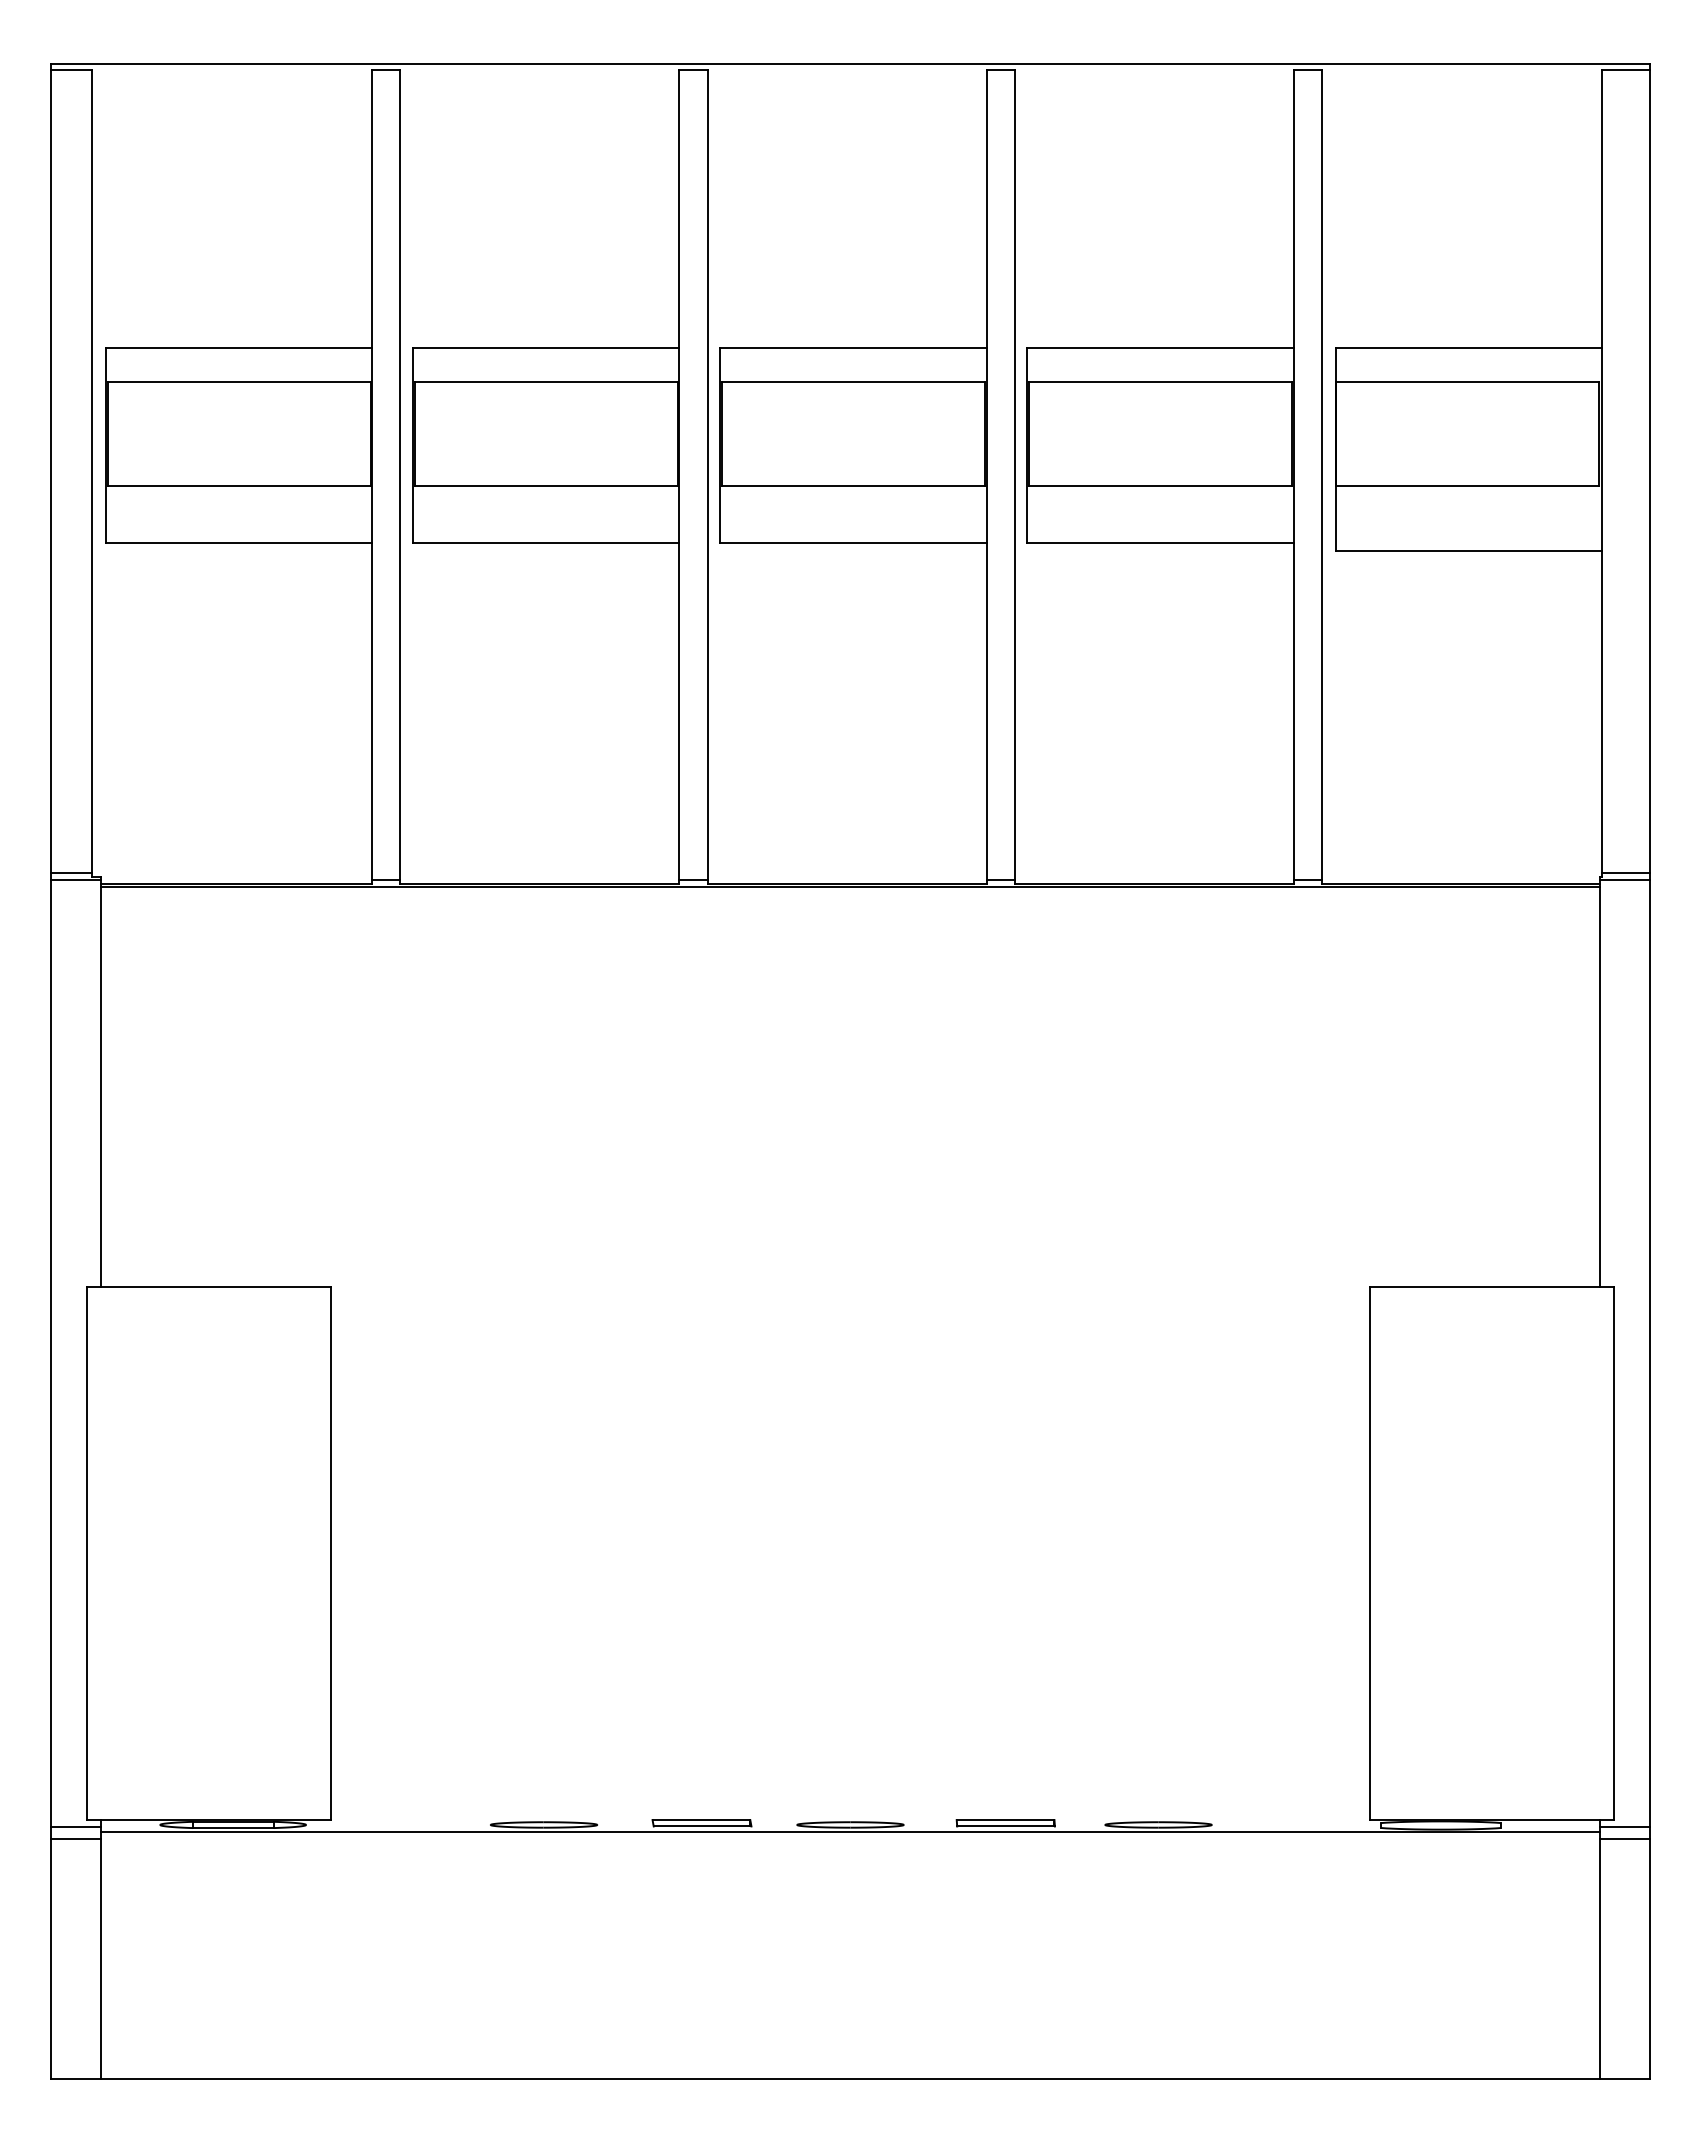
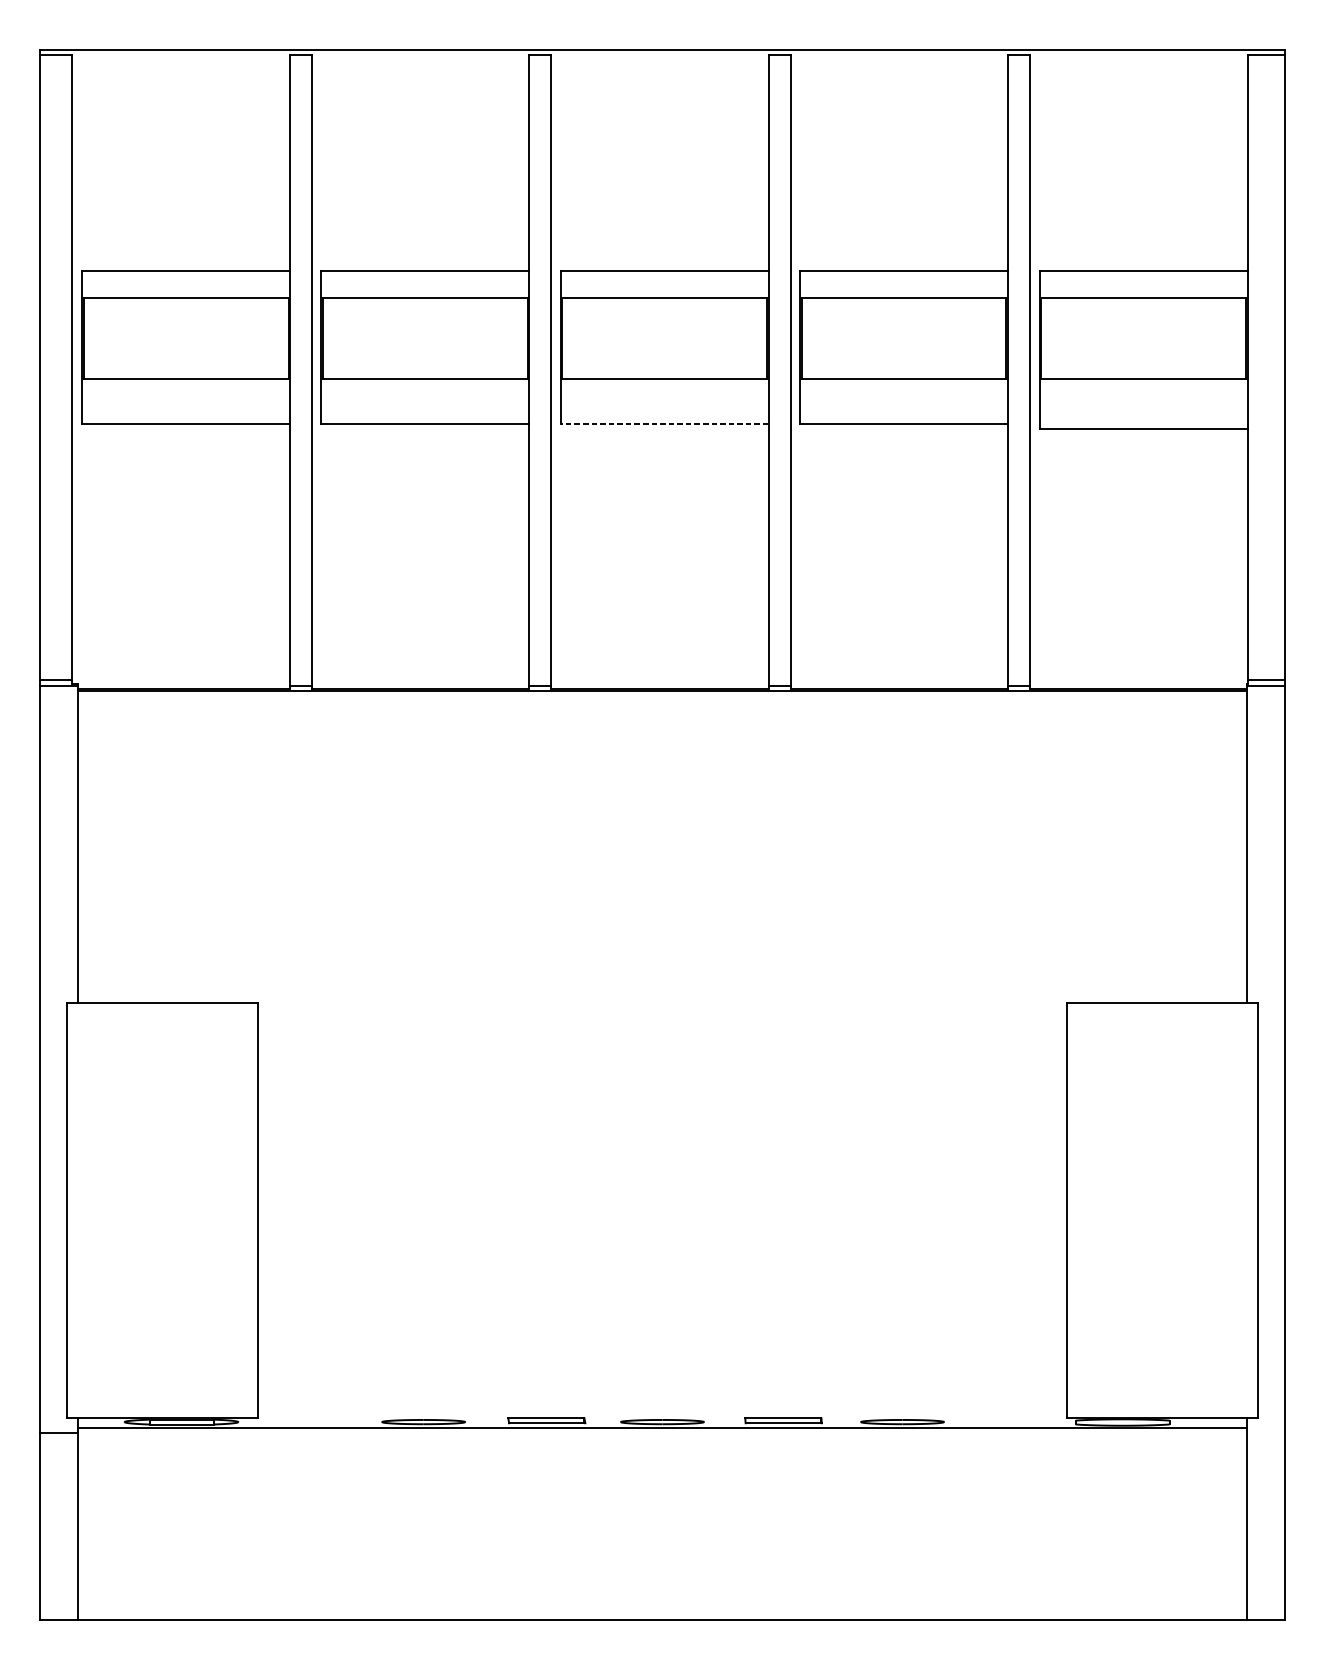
line: (852, 543) -> (664, 423), solid -> dashed
line: (75, 1826) -> (58, 1423), removed
line: (1624, 1826) -> (1265, 1423), removed
line: (1624, 1839) -> (1265, 1433), removed

